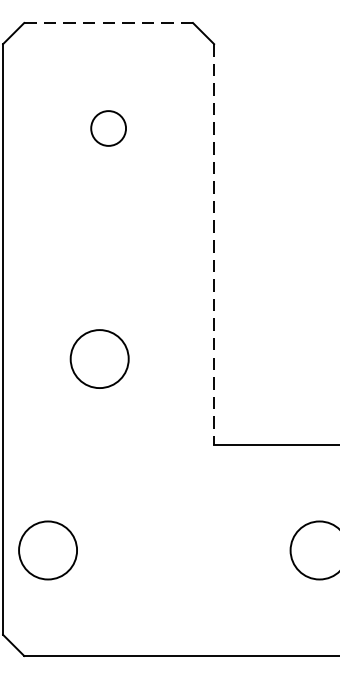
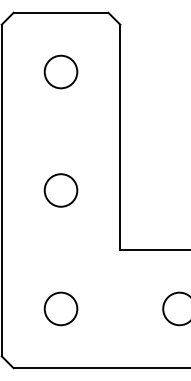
line: (109, 22) -> (61, 12), dashed -> solid
circle: (107, 127) -> (60, 71), size x1.67
line: (214, 245) -> (120, 137), dashed -> solid
circle: (98, 359) -> (60, 190), moved
circle: (47, 549) -> (60, 308), moved

